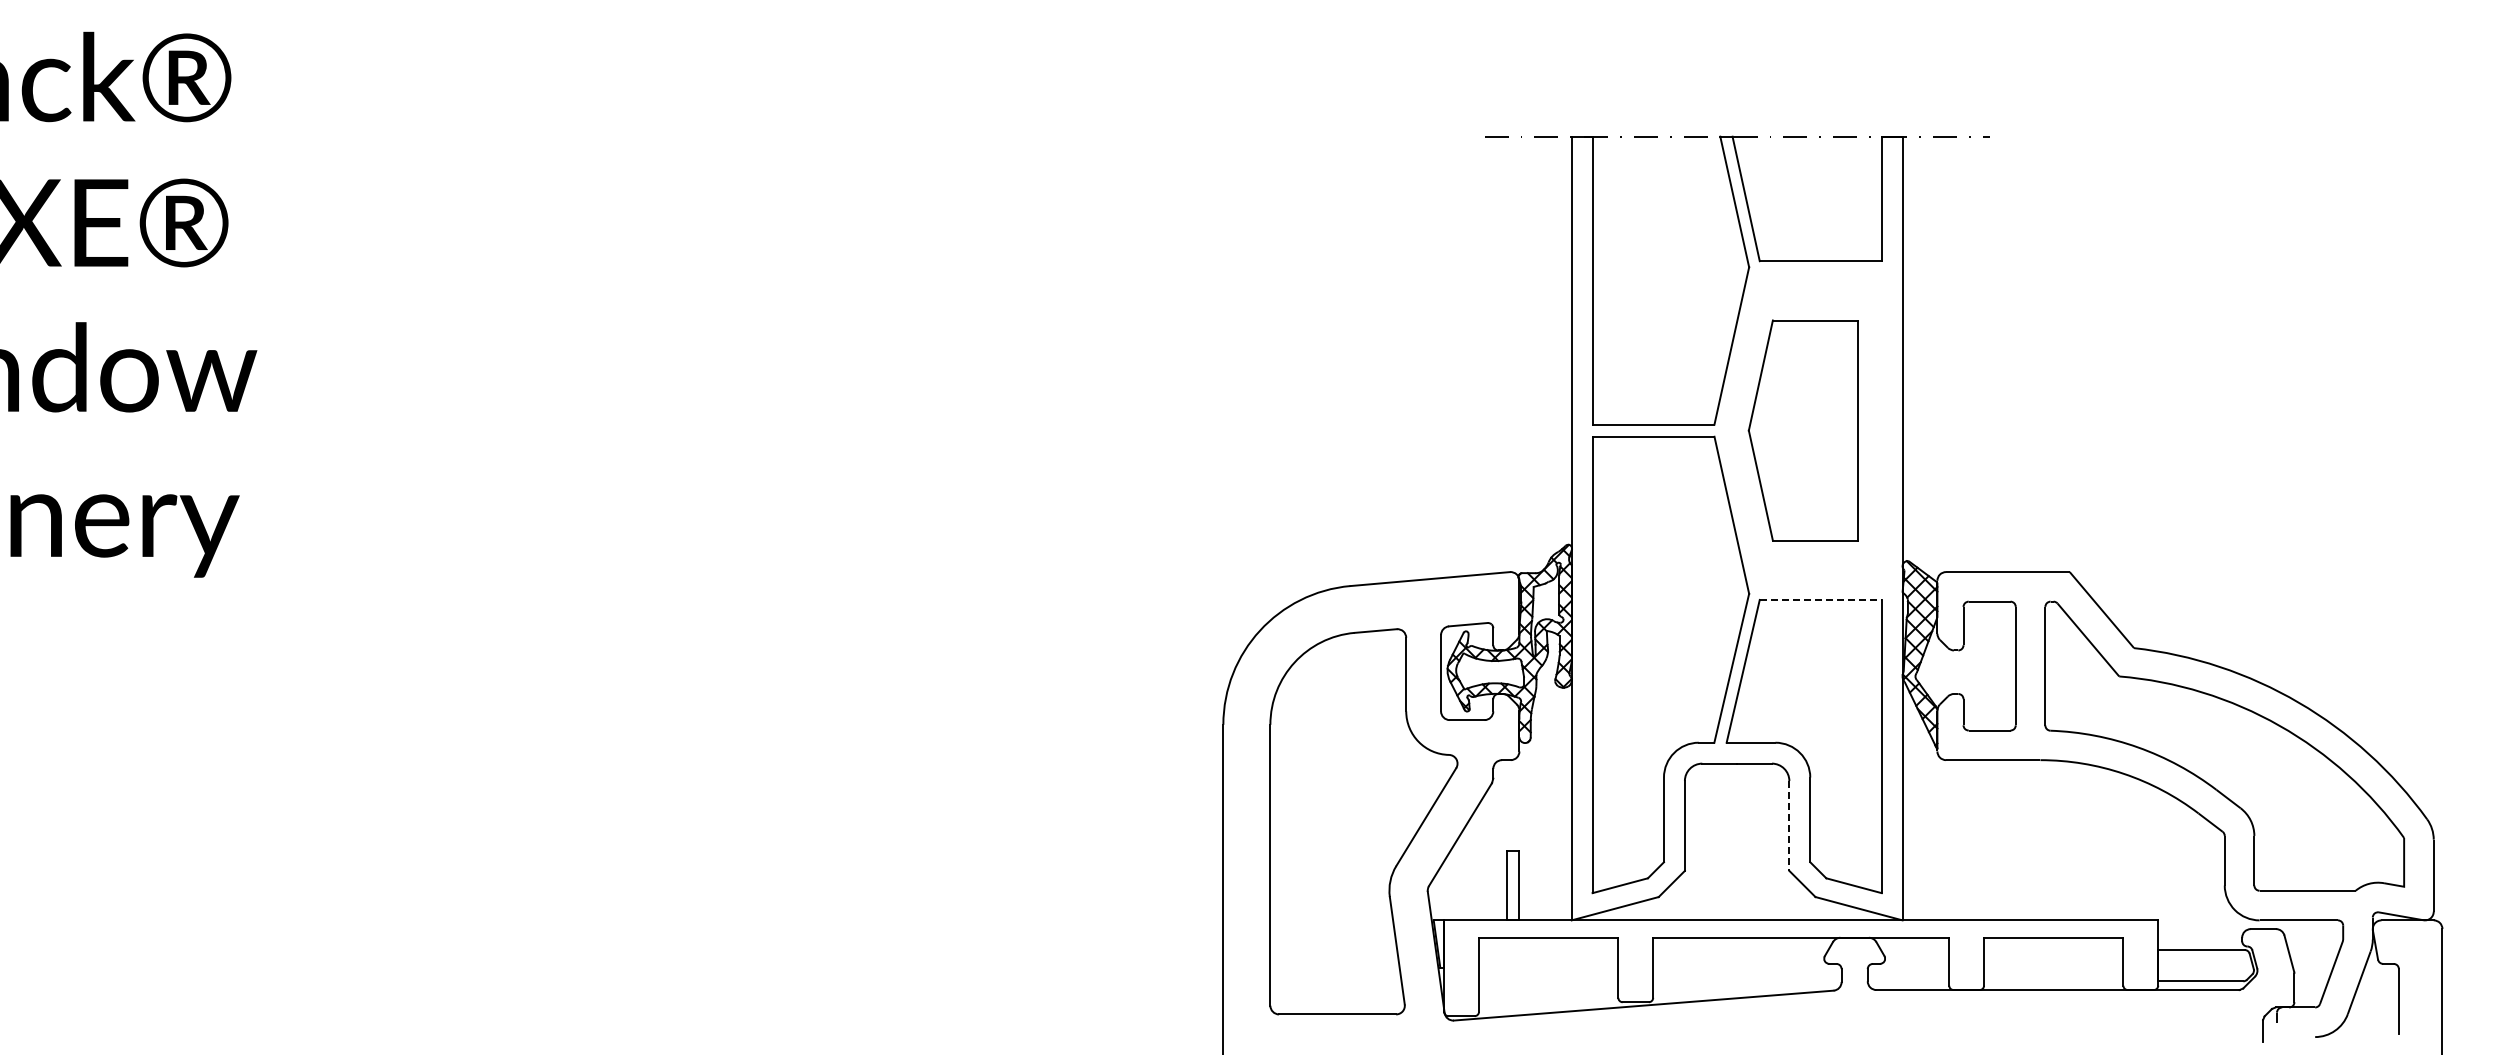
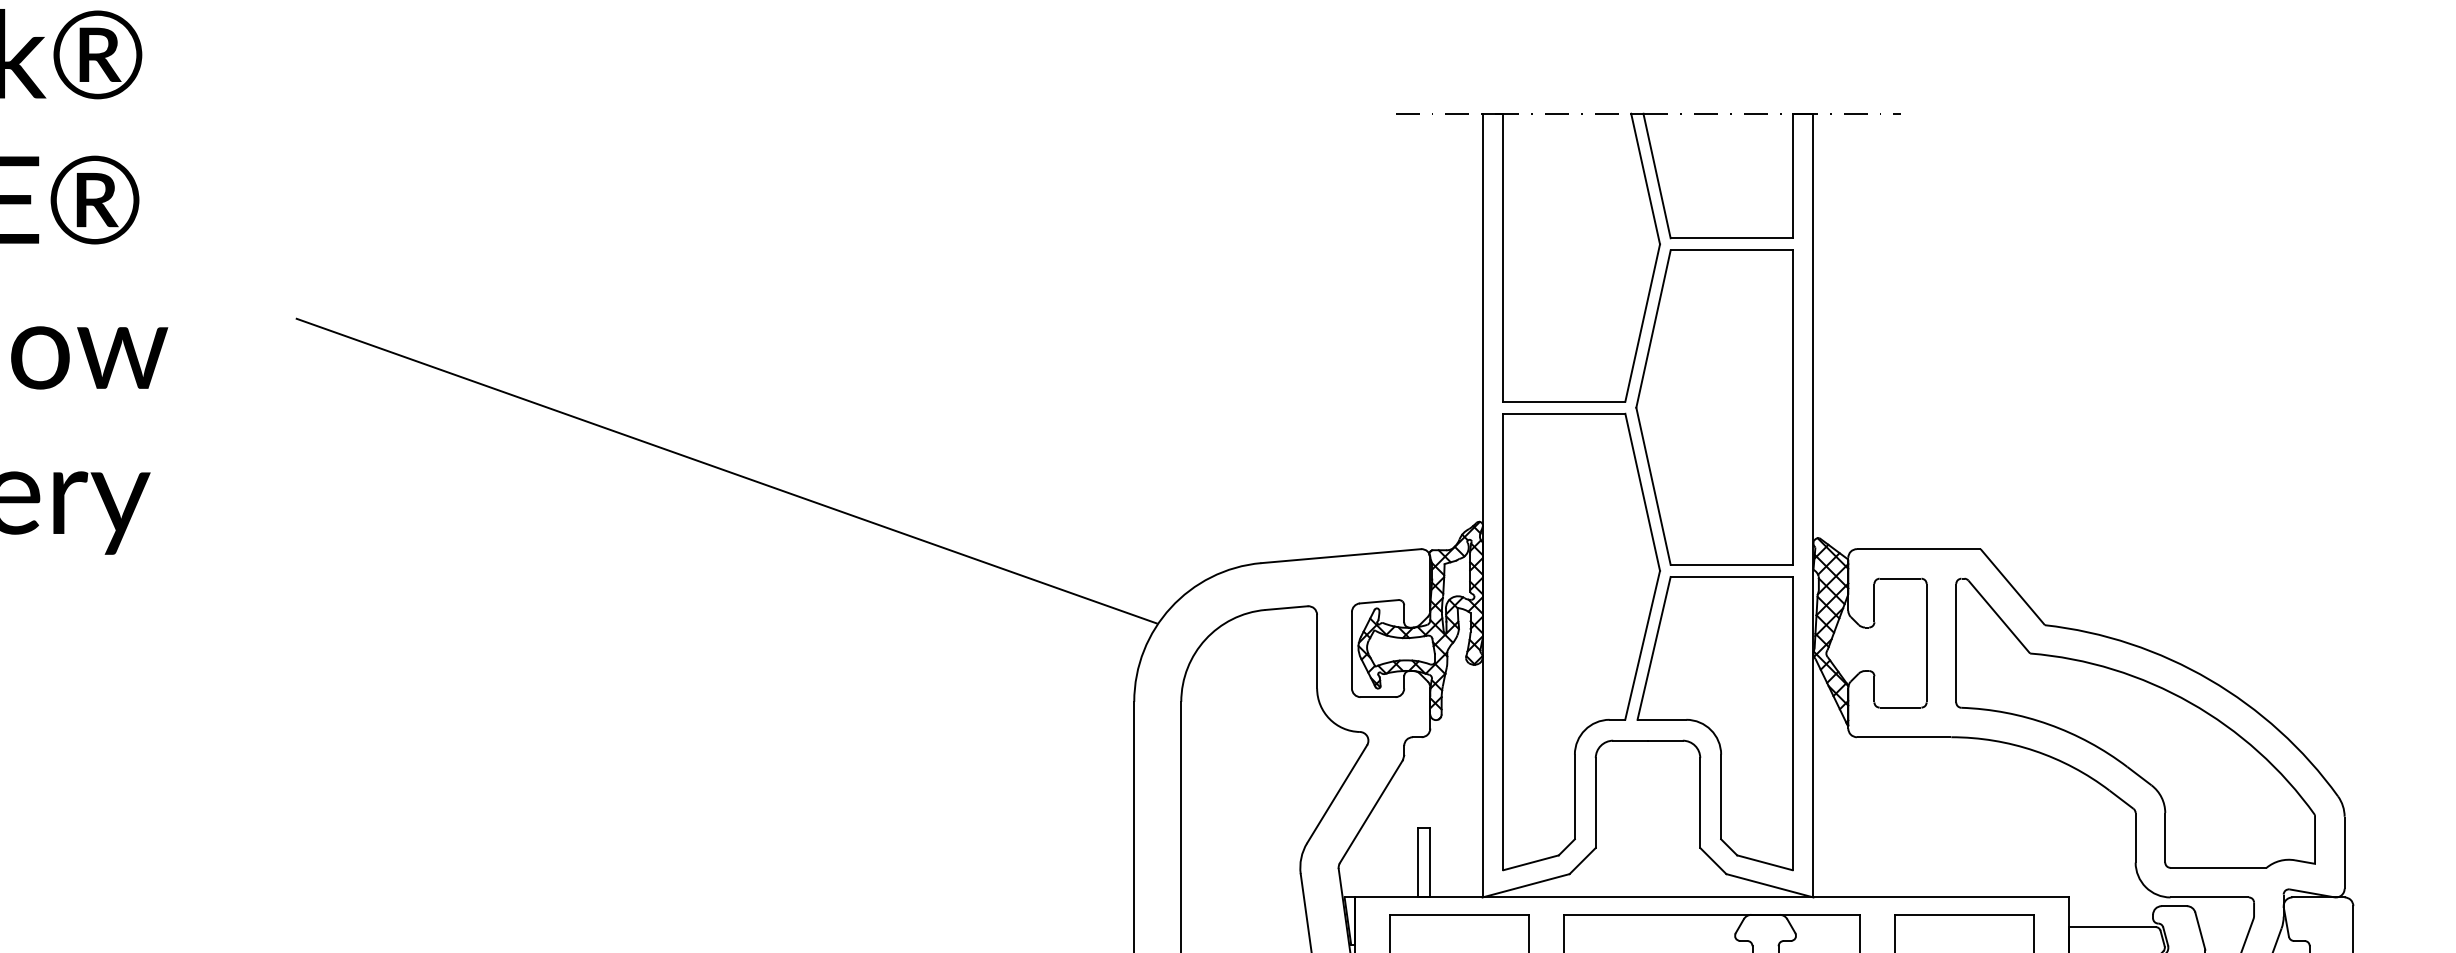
part: (1803, 430) -> (1714, 407), size x1.43
line: (815, 493) -> (726, 470), added
line: (1820, 599) -> (1731, 576), dashed -> solid
line: (1789, 825) -> (1700, 802), dashed -> solid

